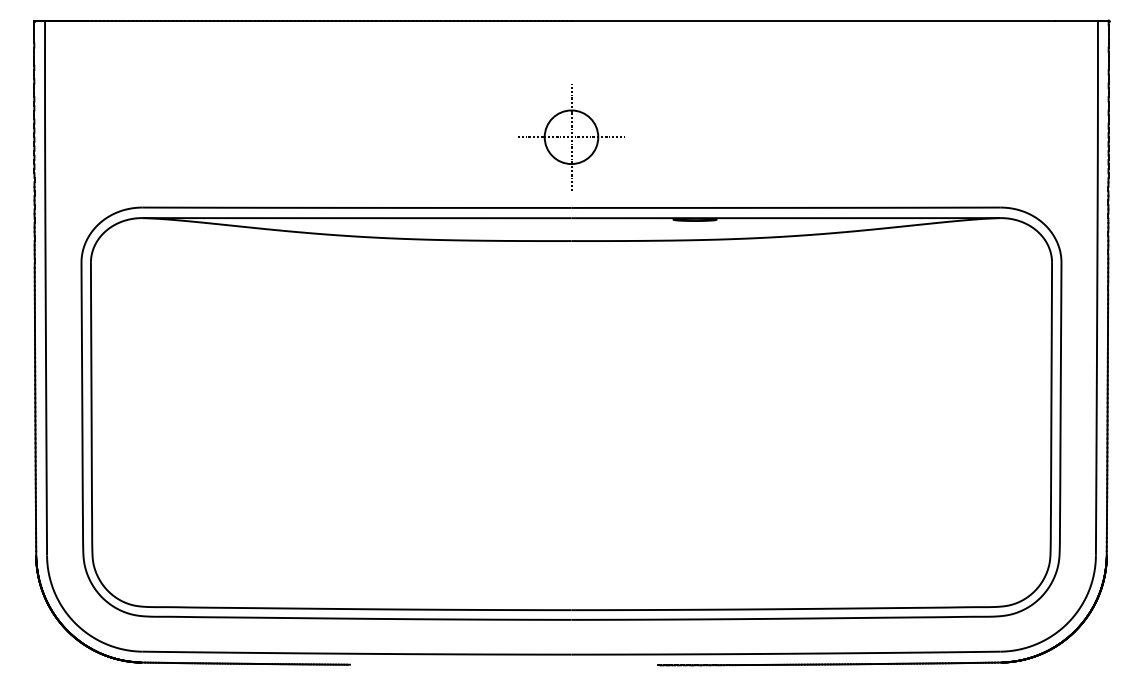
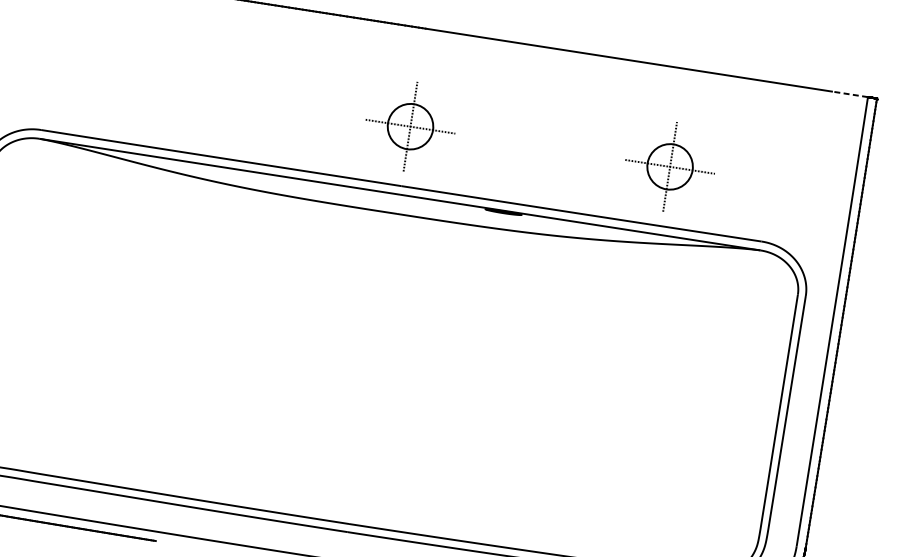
line: (1076, 20) -> (849, 94), solid -> dashed
part: (880, 137) -> (670, 167), added

